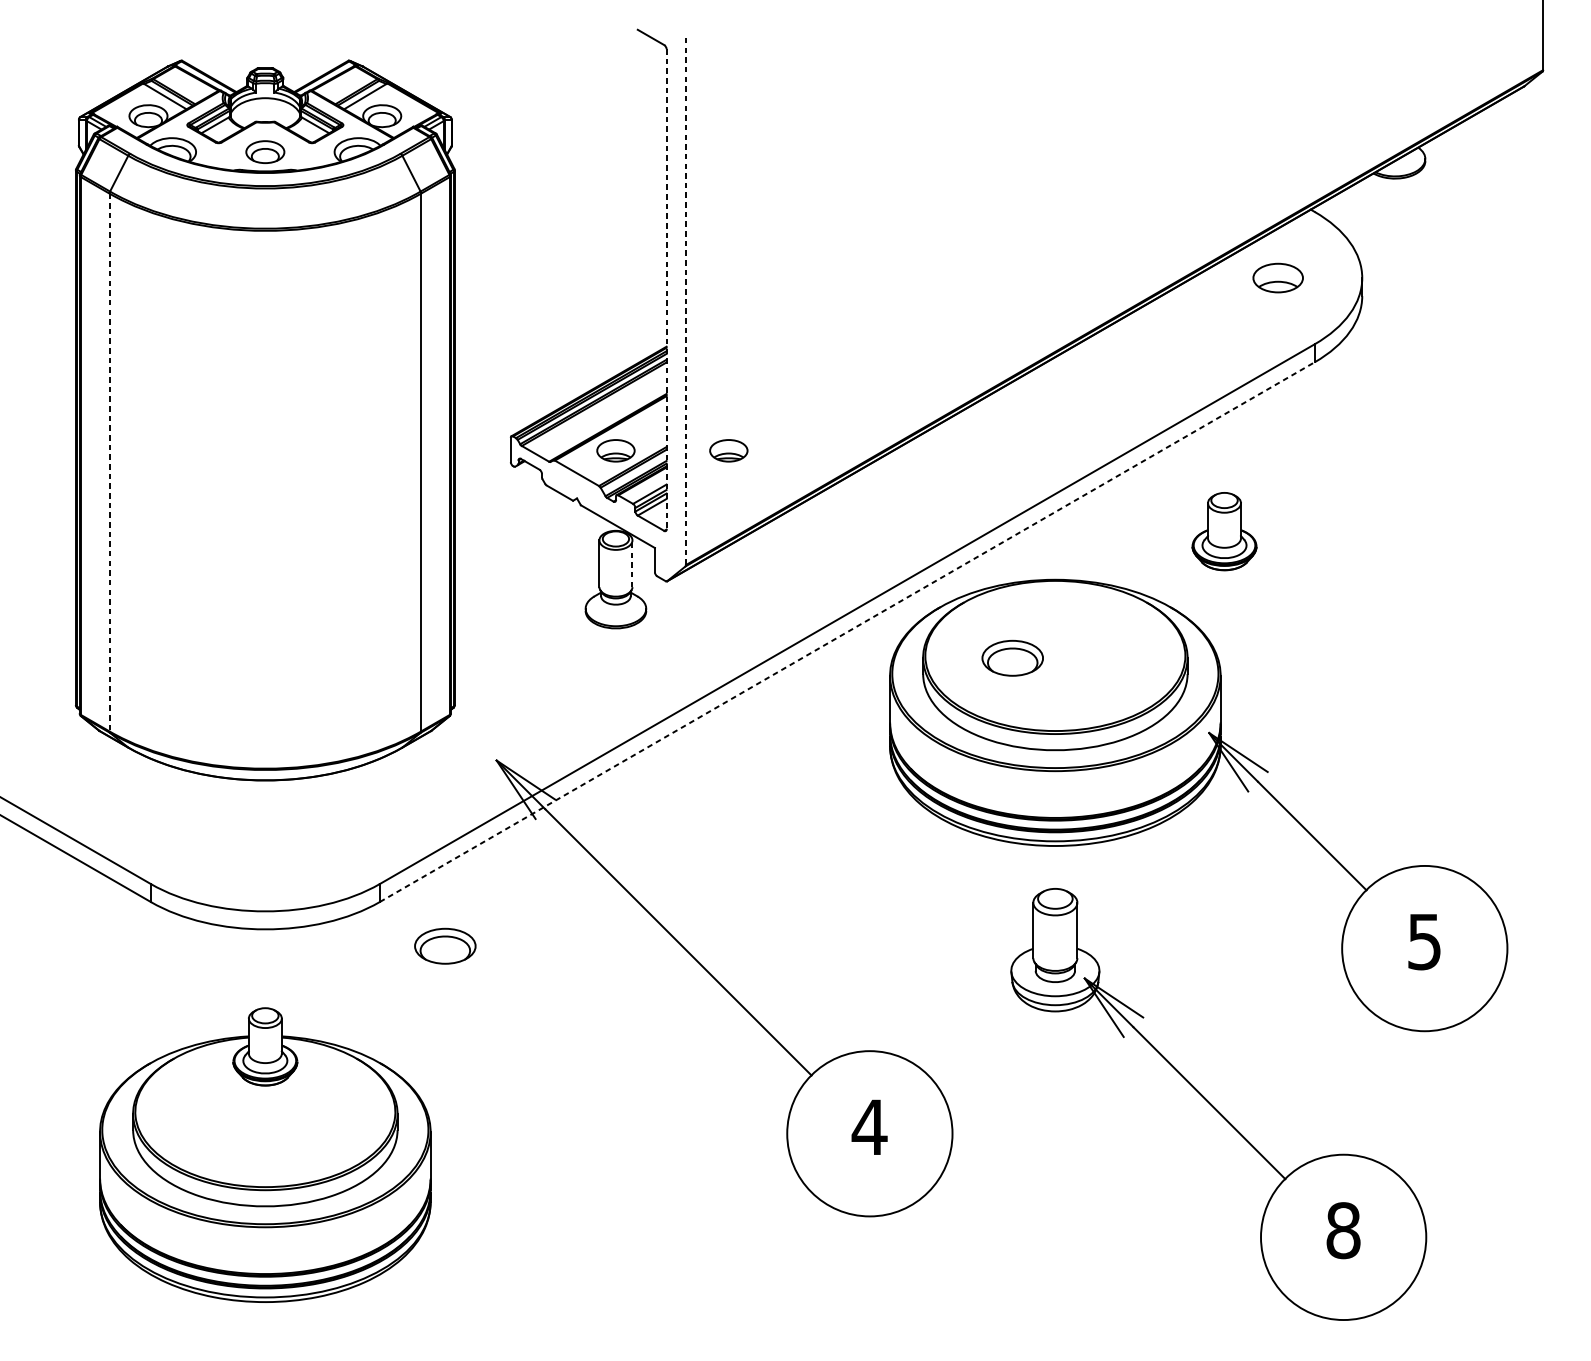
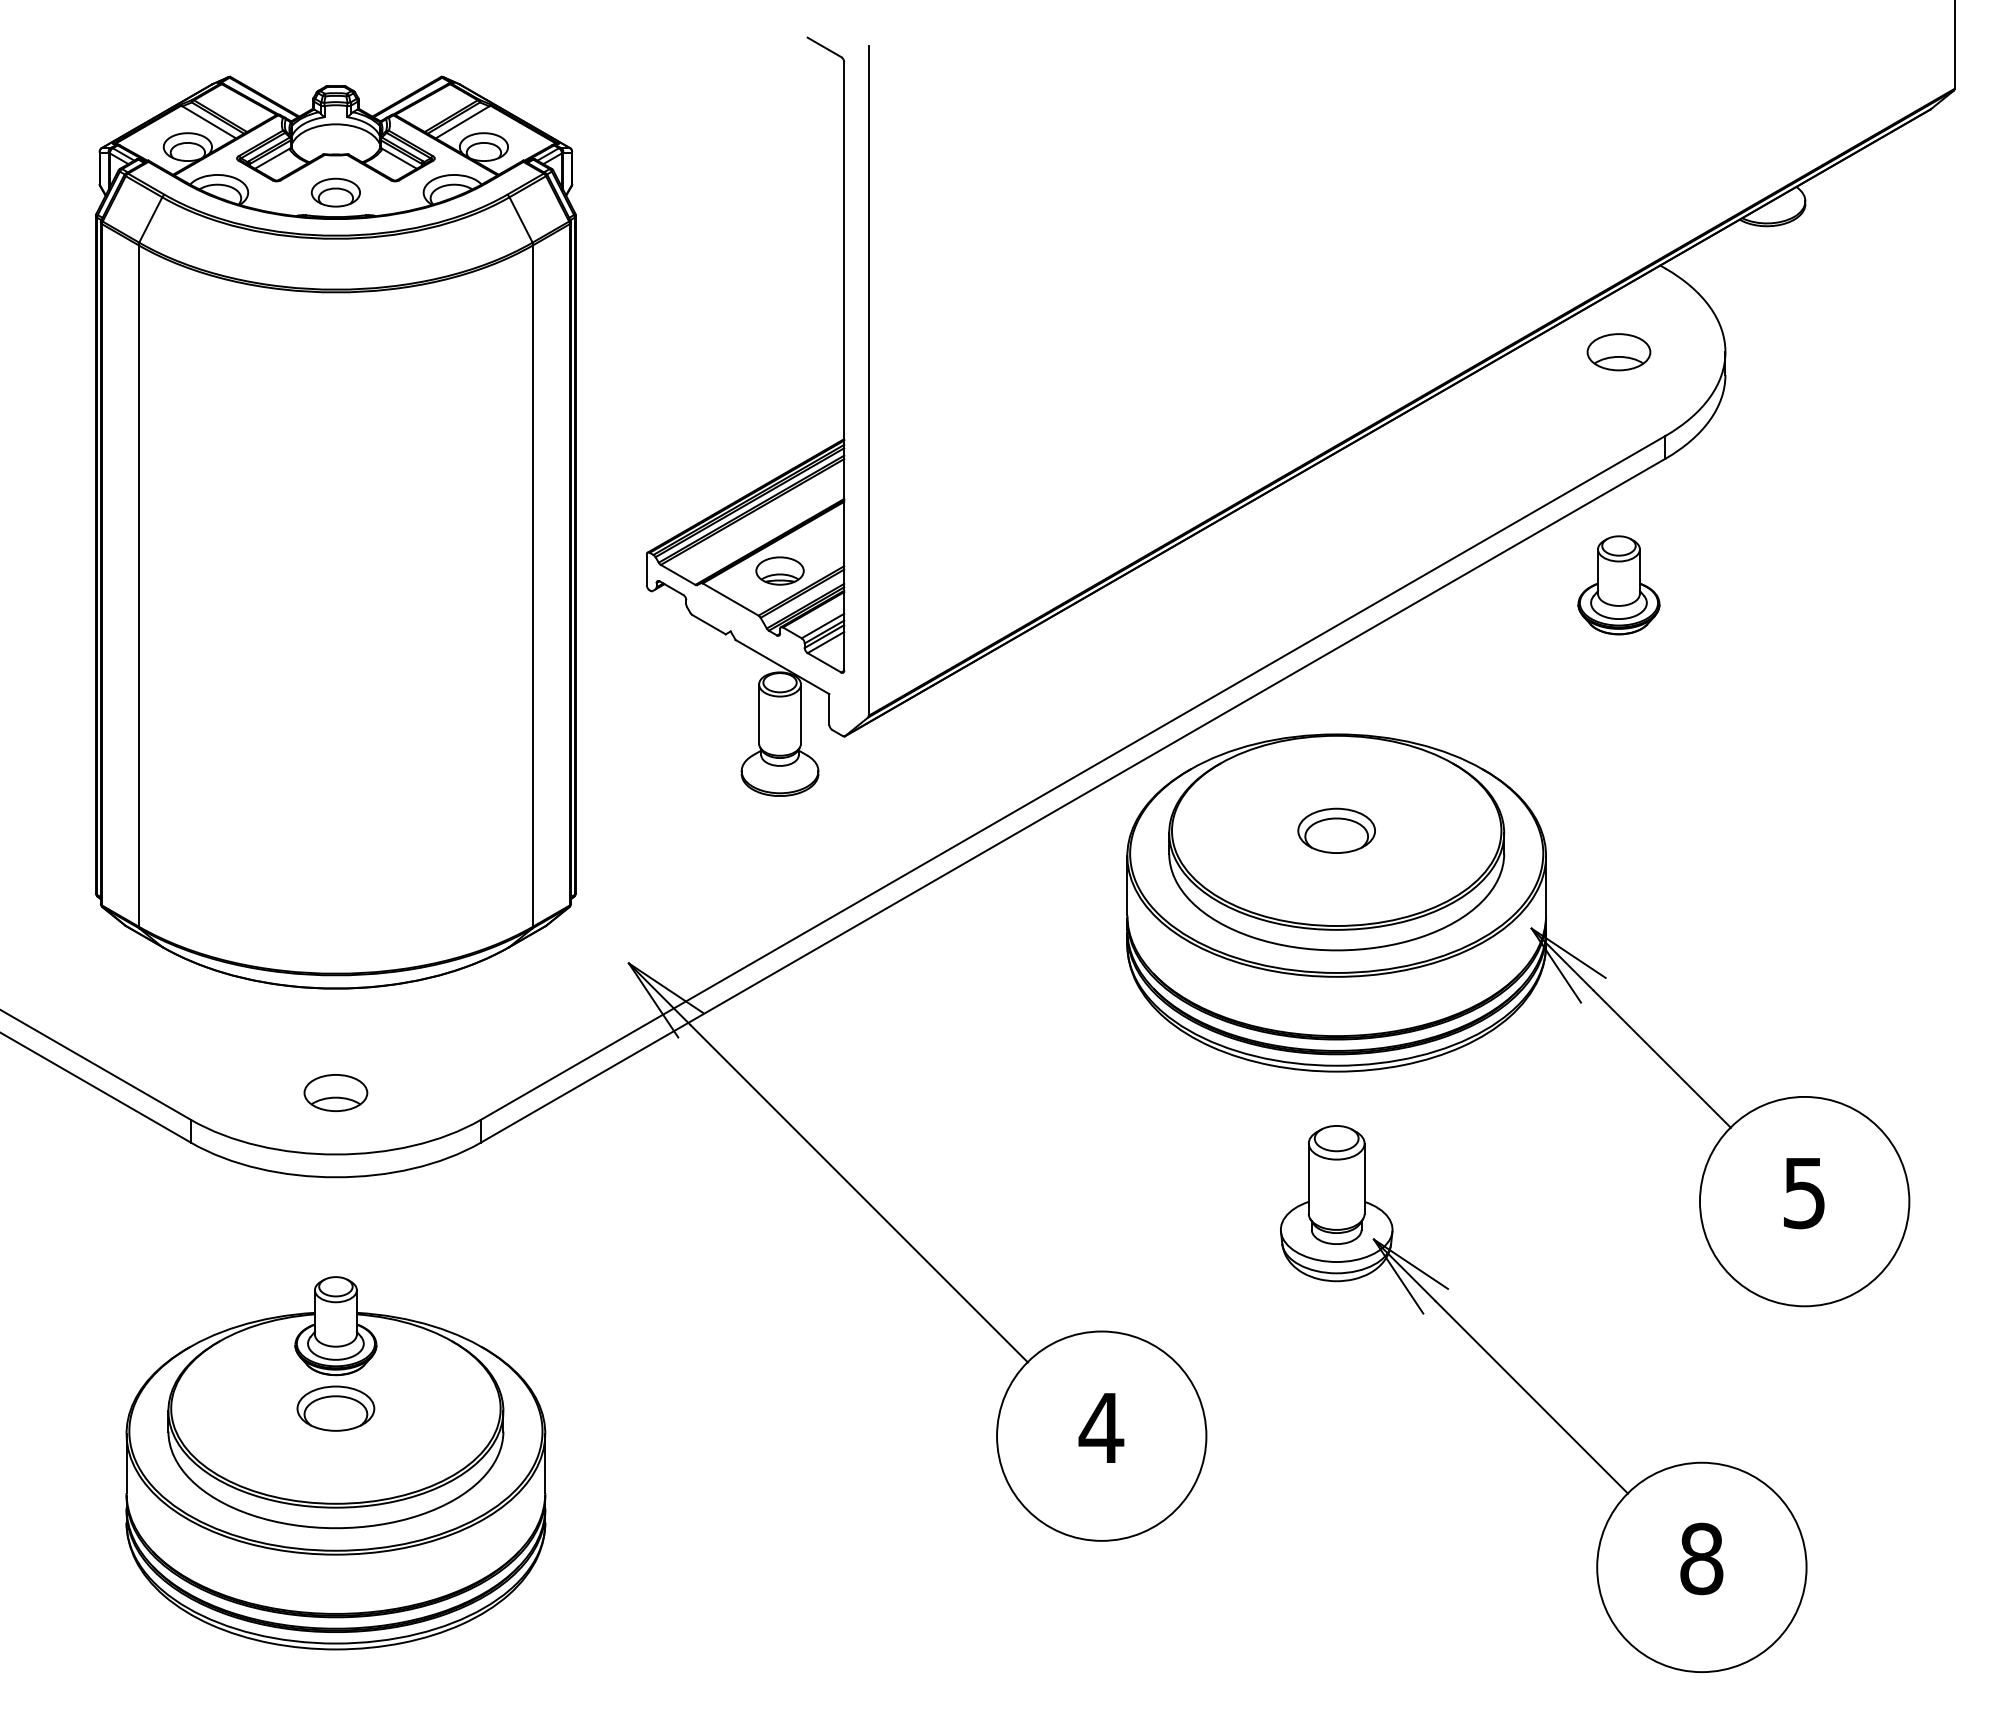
line: (666, 290) -> (844, 367), dashed -> solid
line: (685, 300) -> (868, 380), dashed -> solid
part: (728, 450) -> (922, 570), removed
line: (109, 462) -> (138, 585), dashed -> solid
part: (1224, 531) -> (1618, 585), moved
line: (632, 564) -> (801, 714), dashed -> solid
line: (847, 631) -> (1073, 800), dashed -> solid
part: (1012, 658) -> (1336, 830), moved
part: (265, 862) -> (335, 1092), added
part: (445, 946) -> (335, 1408), moved

